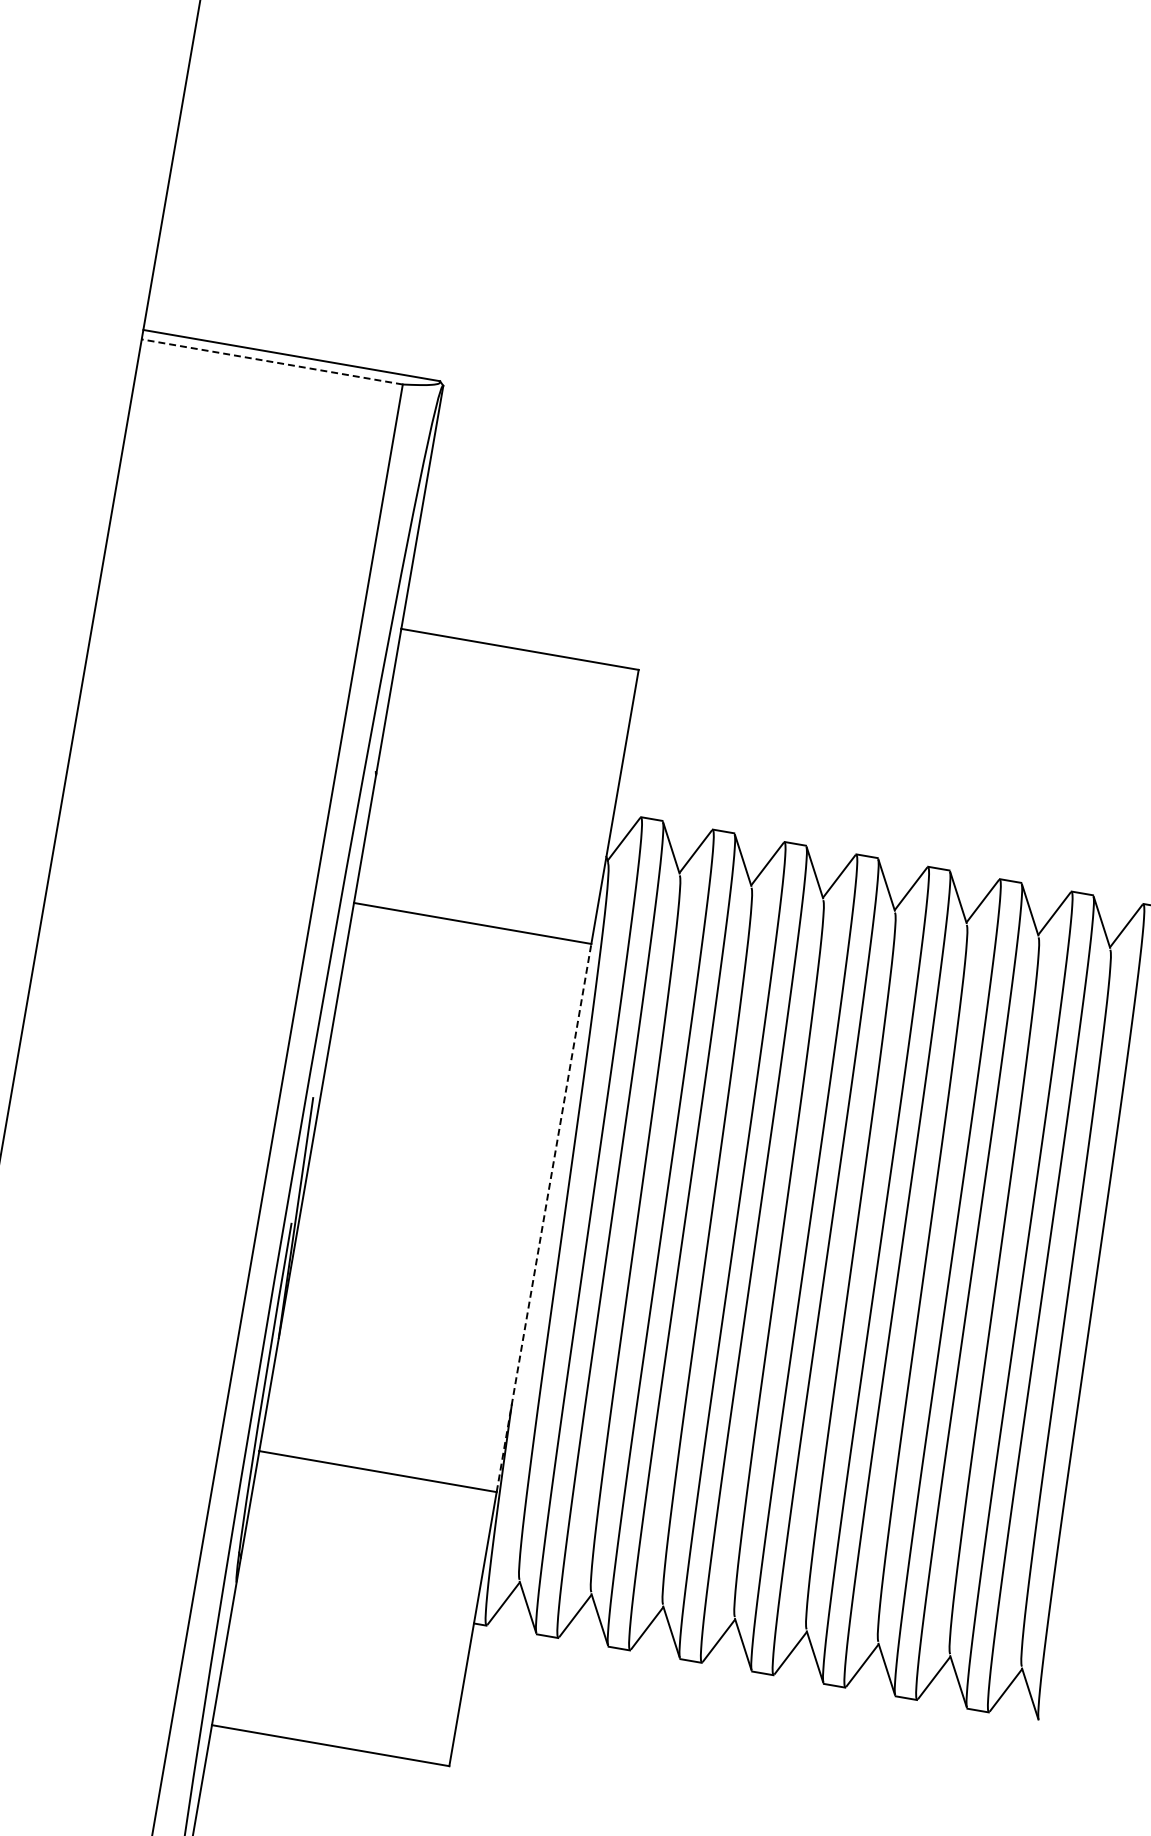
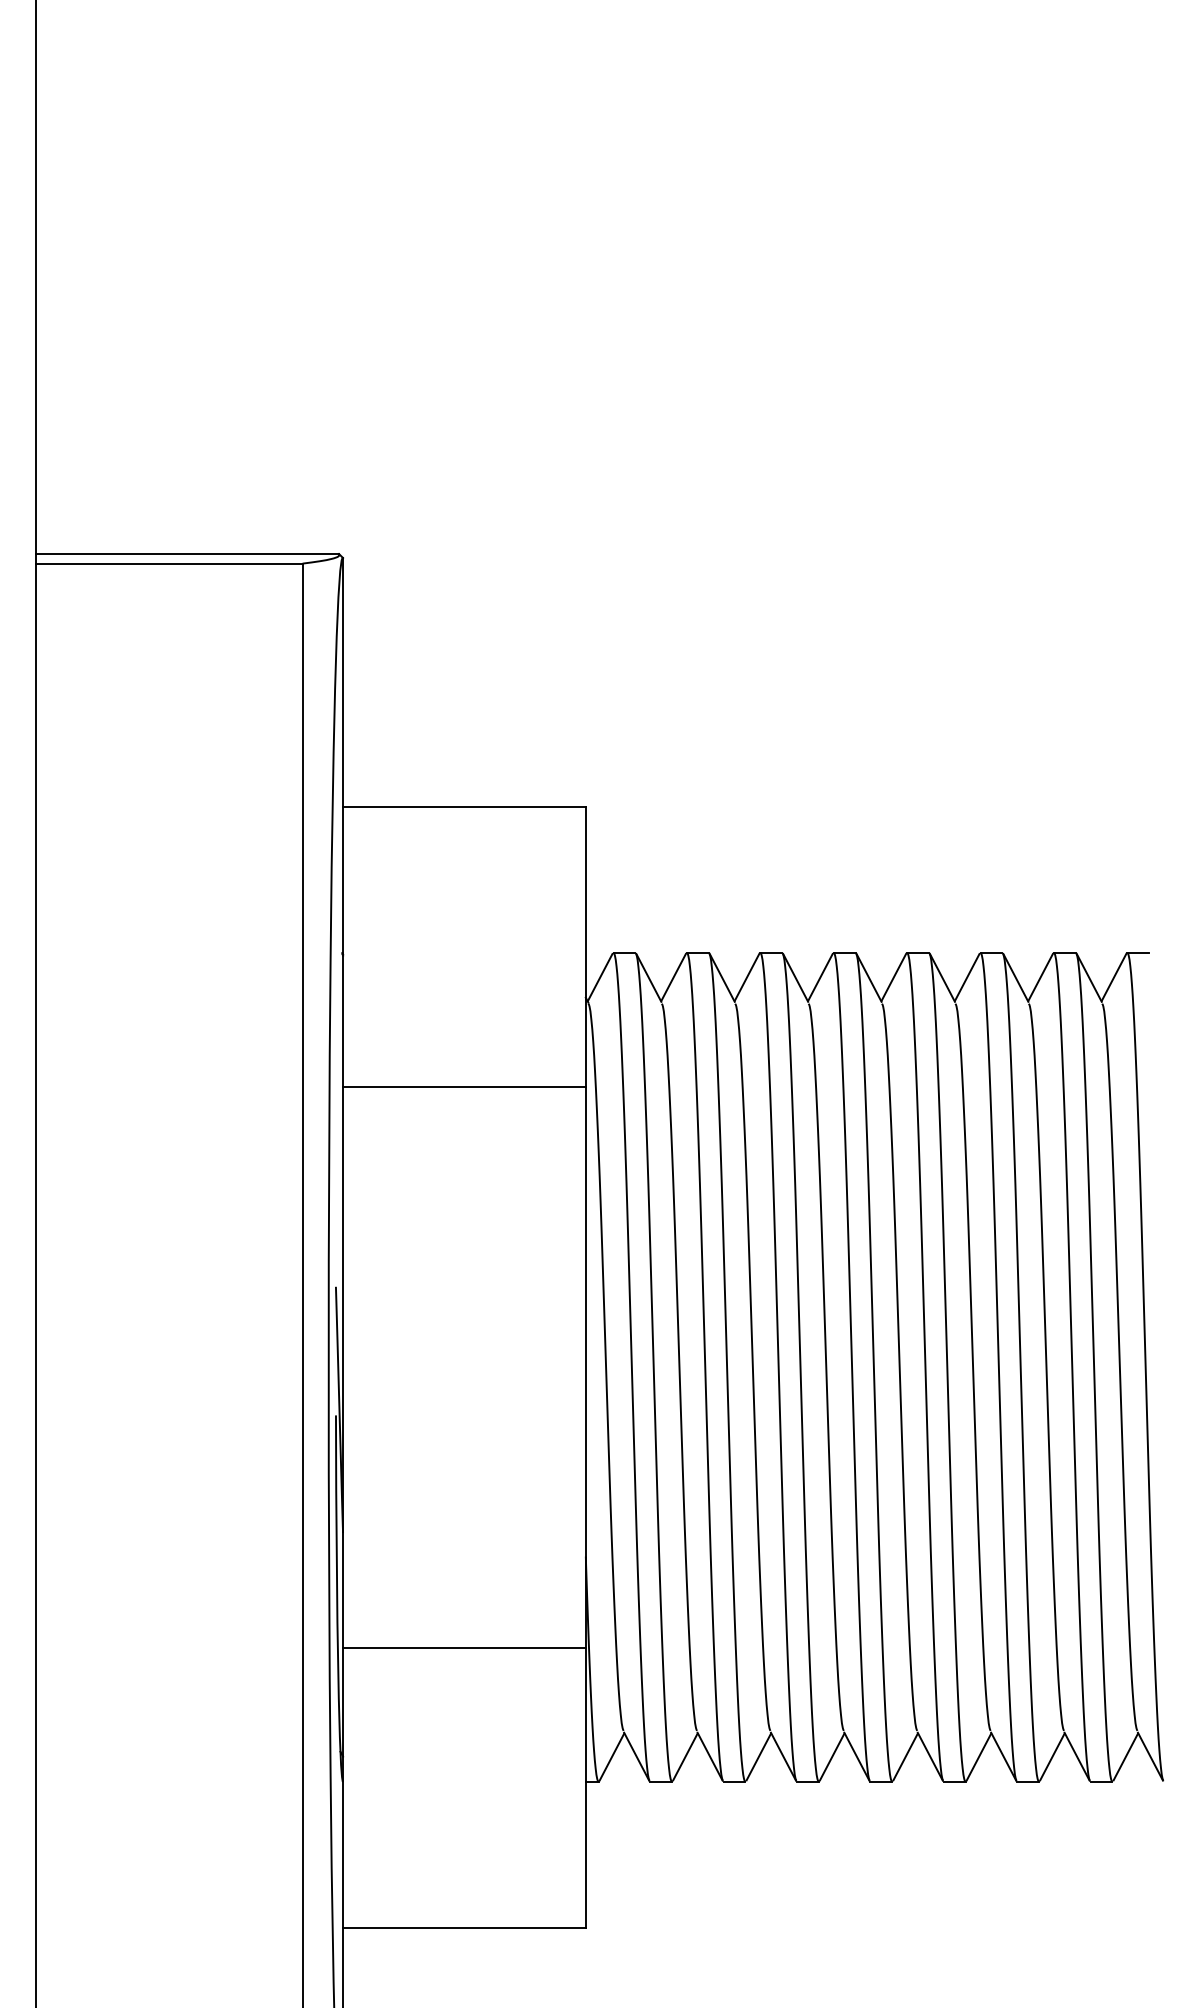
line: (272, 361) -> (169, 563), dashed -> solid
line: (543, 1217) -> (585, 1366), dashed -> solid

